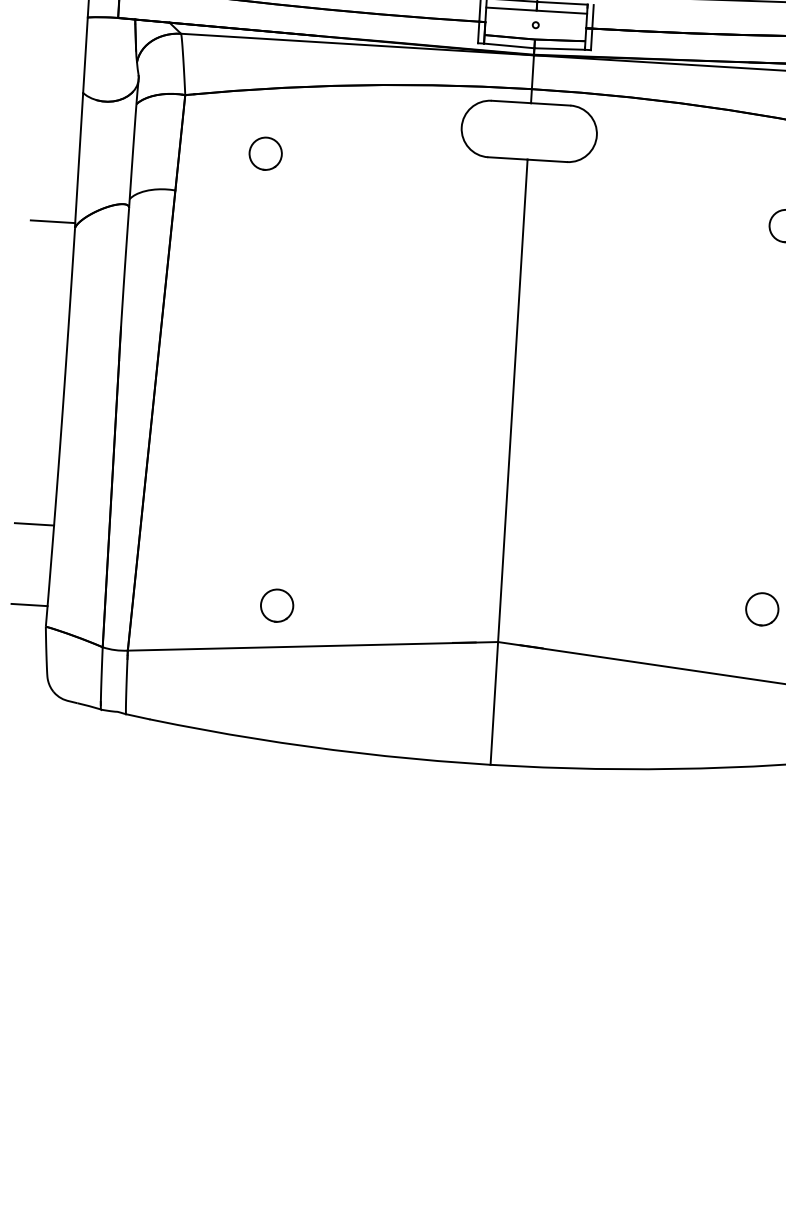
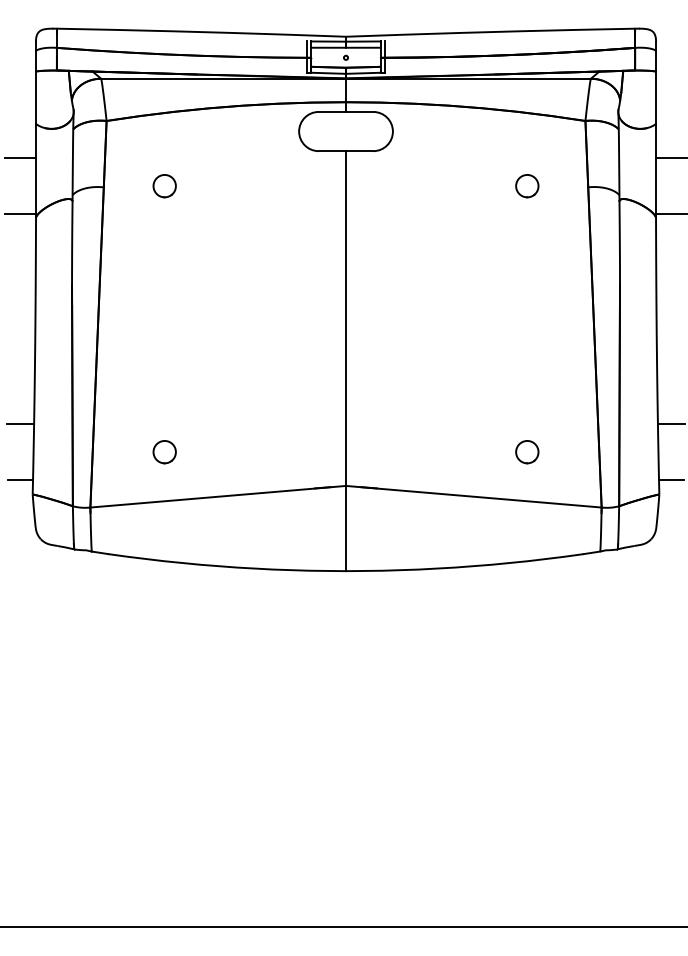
line: (57, 141) -> (20, 158), added
circle: (265, 154) -> (164, 186), moved
circle: (276, 606) -> (164, 452), moved

